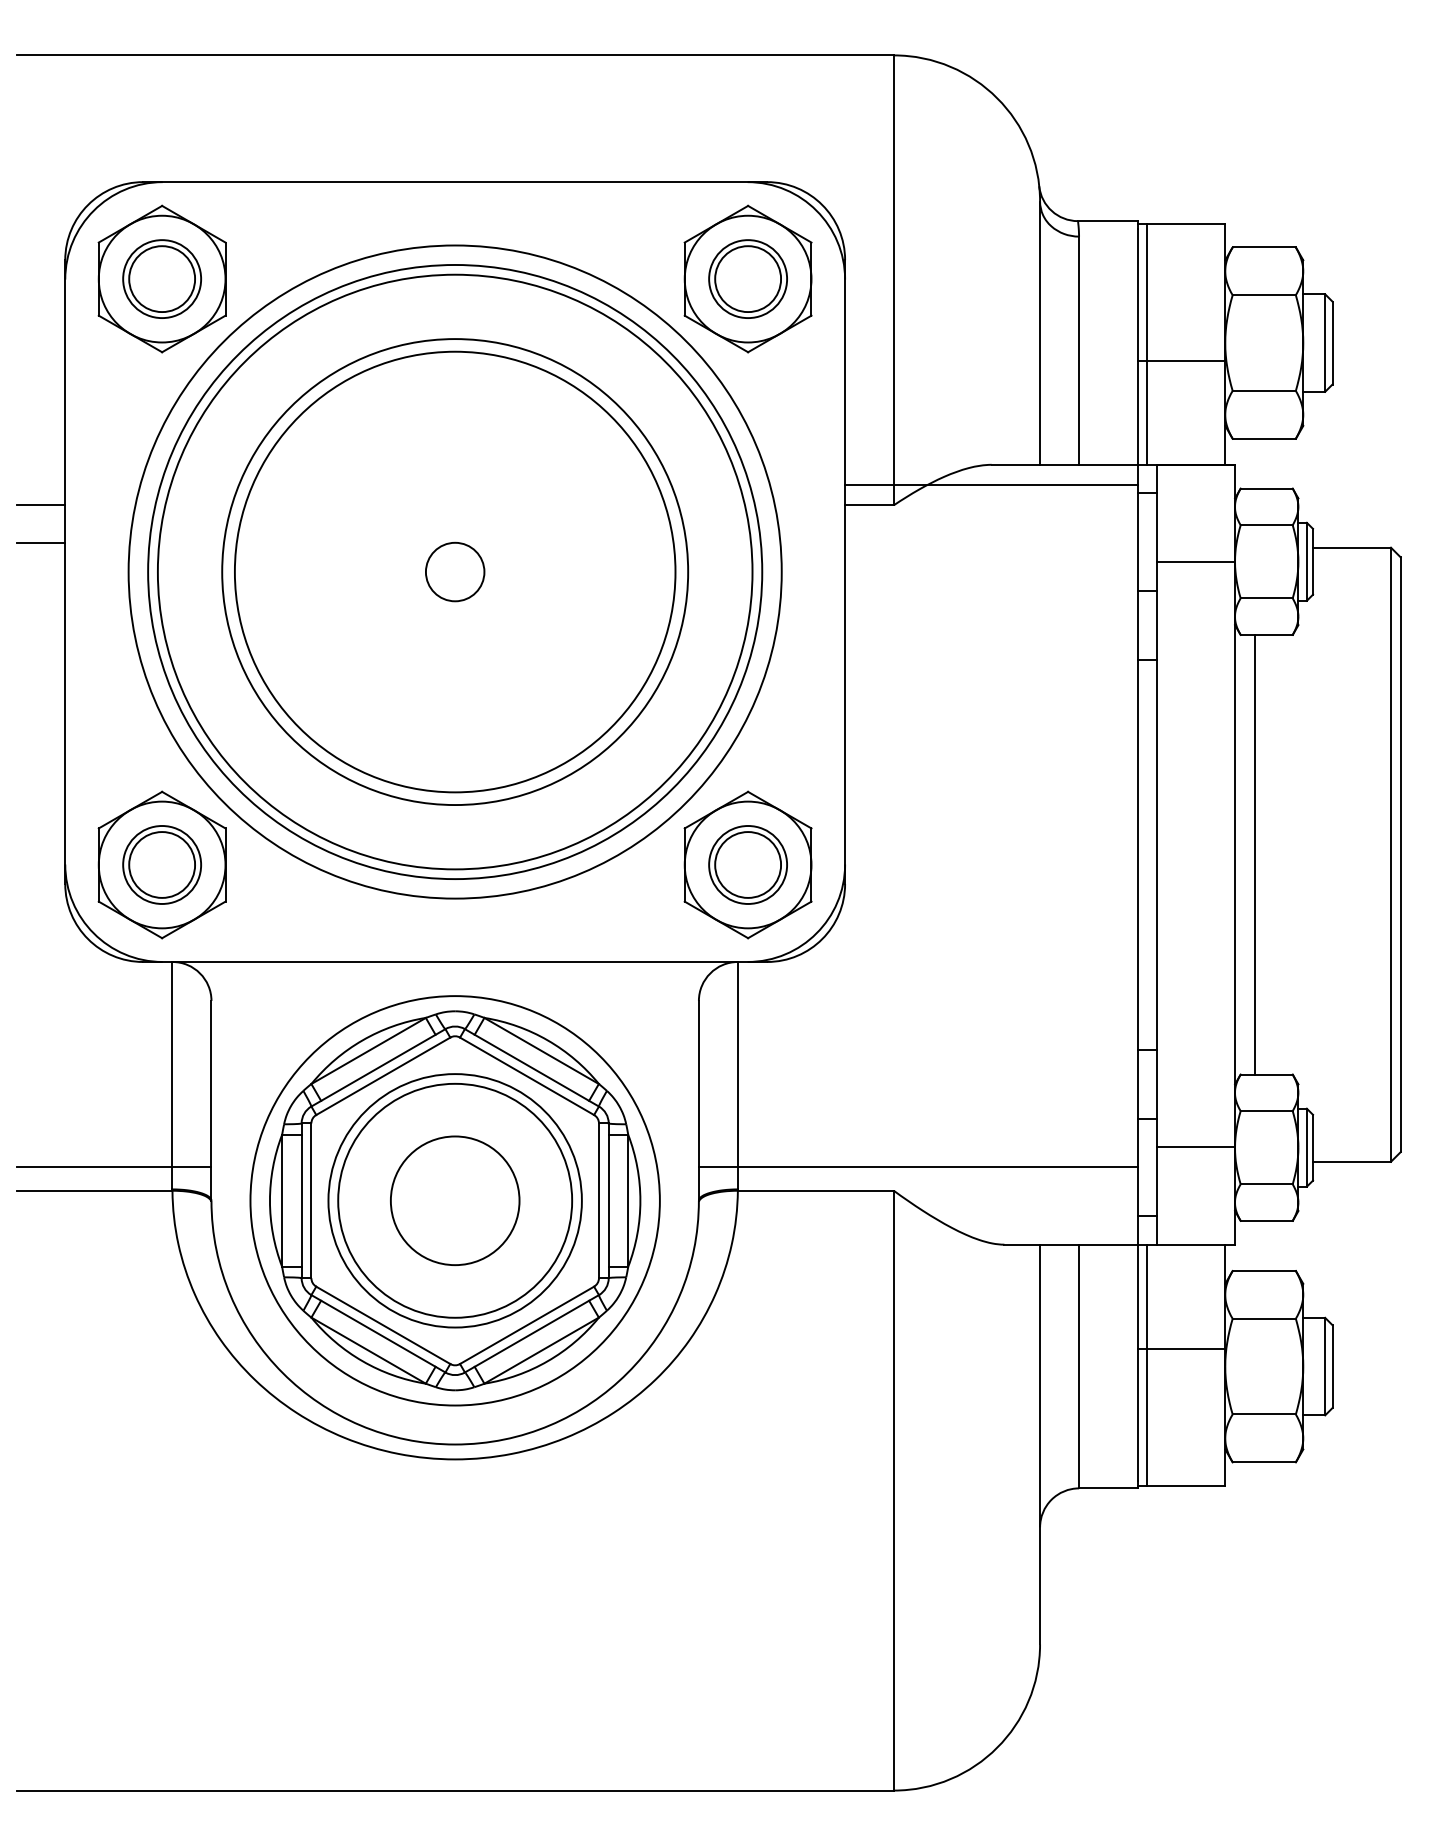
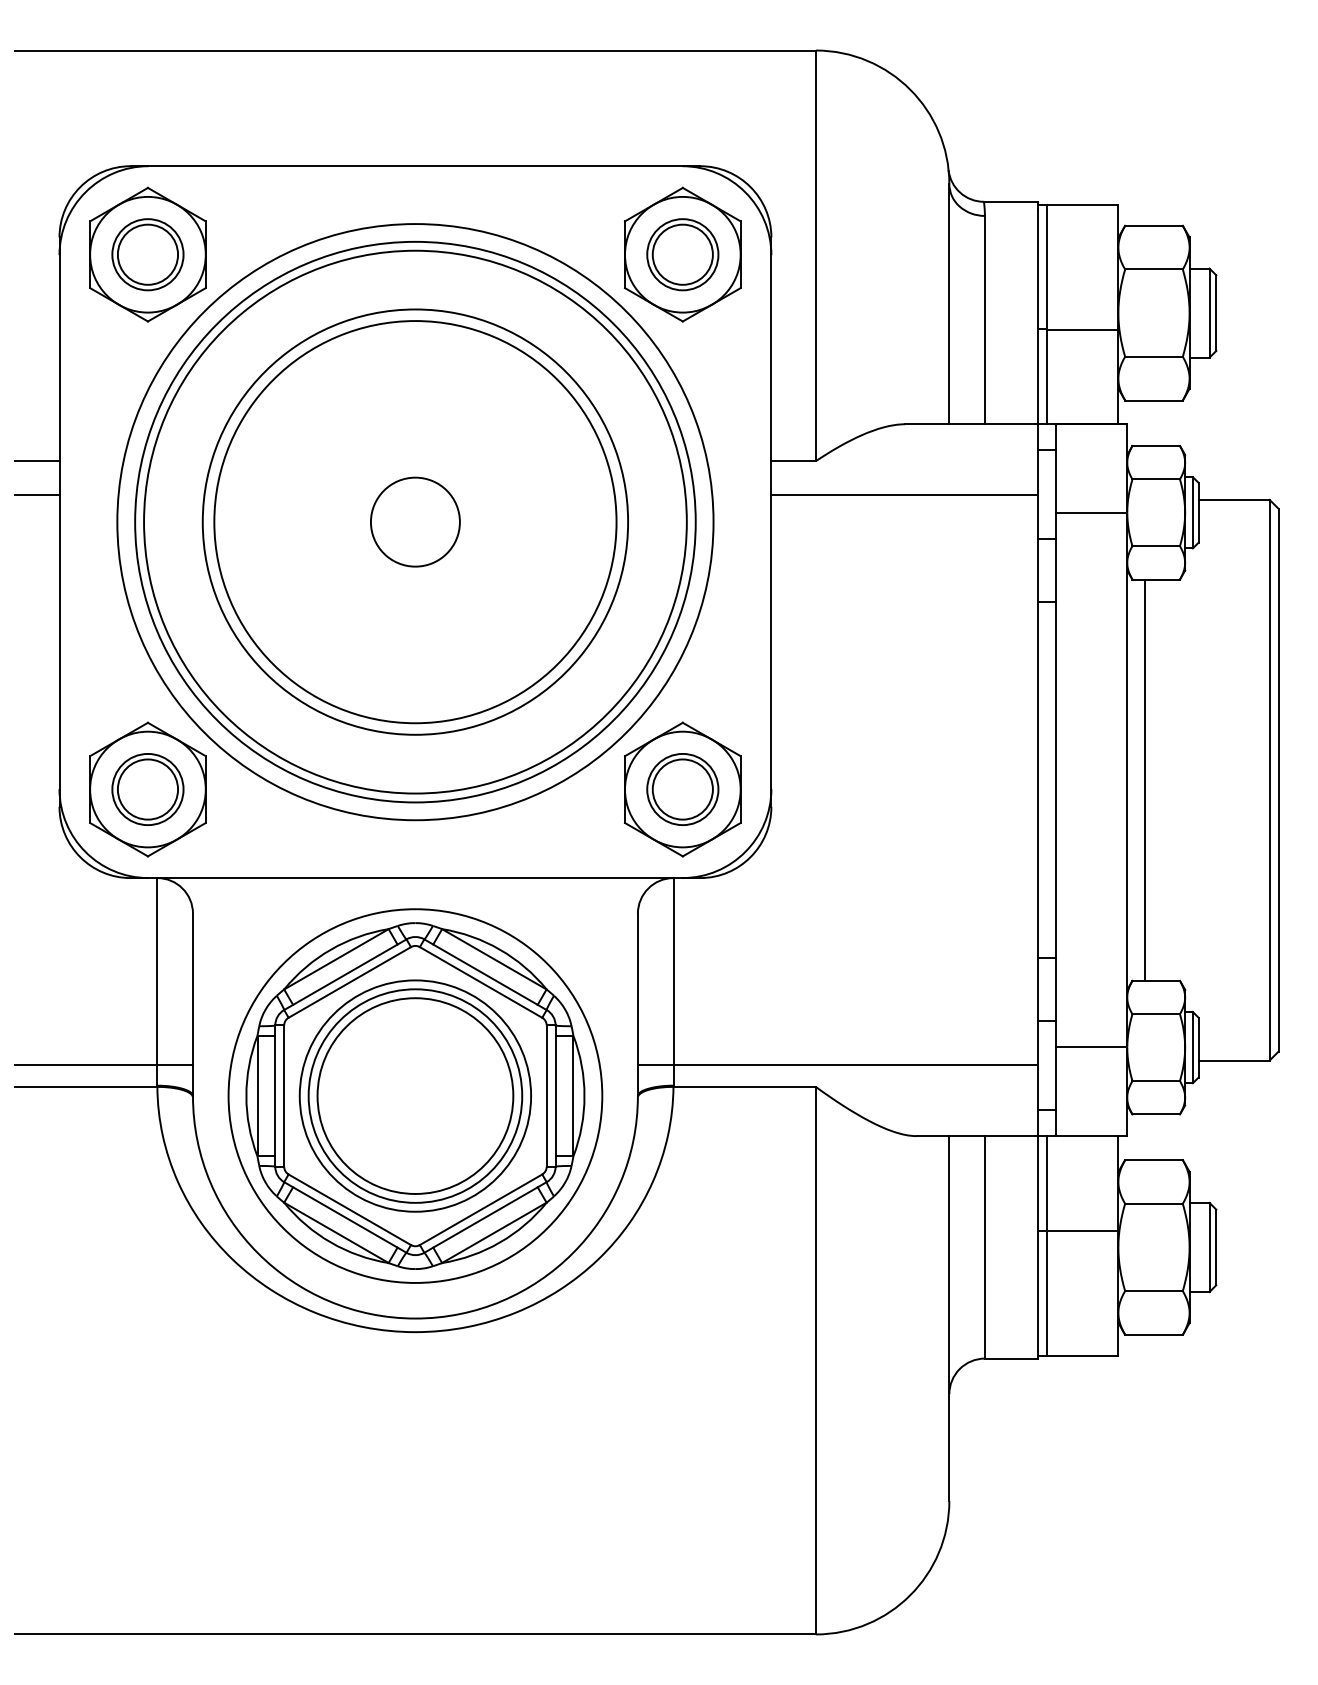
line: (990, 484) -> (904, 495), moved
circle: (454, 571) -> (414, 521), size x1.67
circle: (455, 1200) -> (415, 1095), size x1.67

